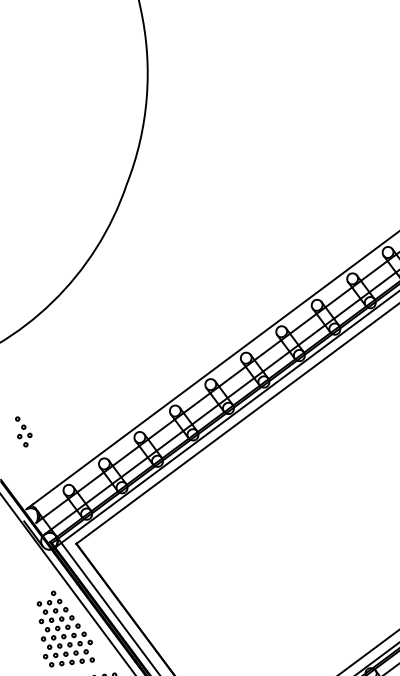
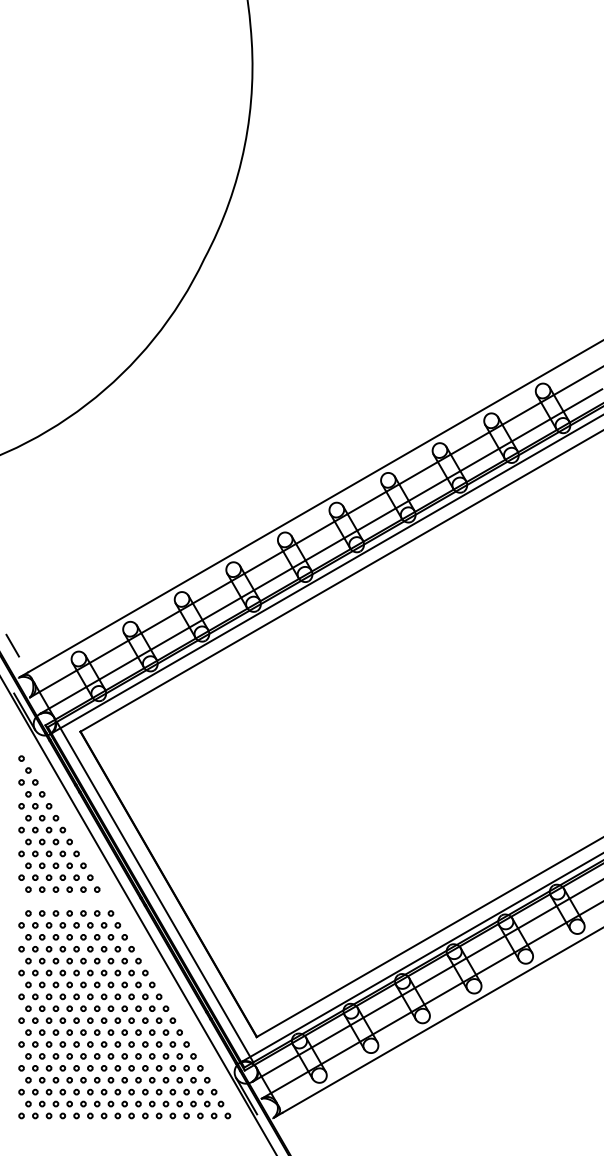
part: (24, 431) -> (28, 776), moved
line: (18, 486) -> (12, 645), added
part: (99, 654) -> (93, 883), added

